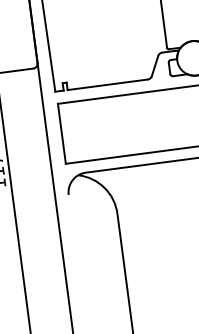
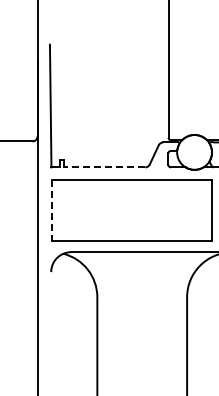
line: (107, 84) -> (104, 167), solid -> dashed
line: (61, 134) -> (52, 210), solid -> dashed

